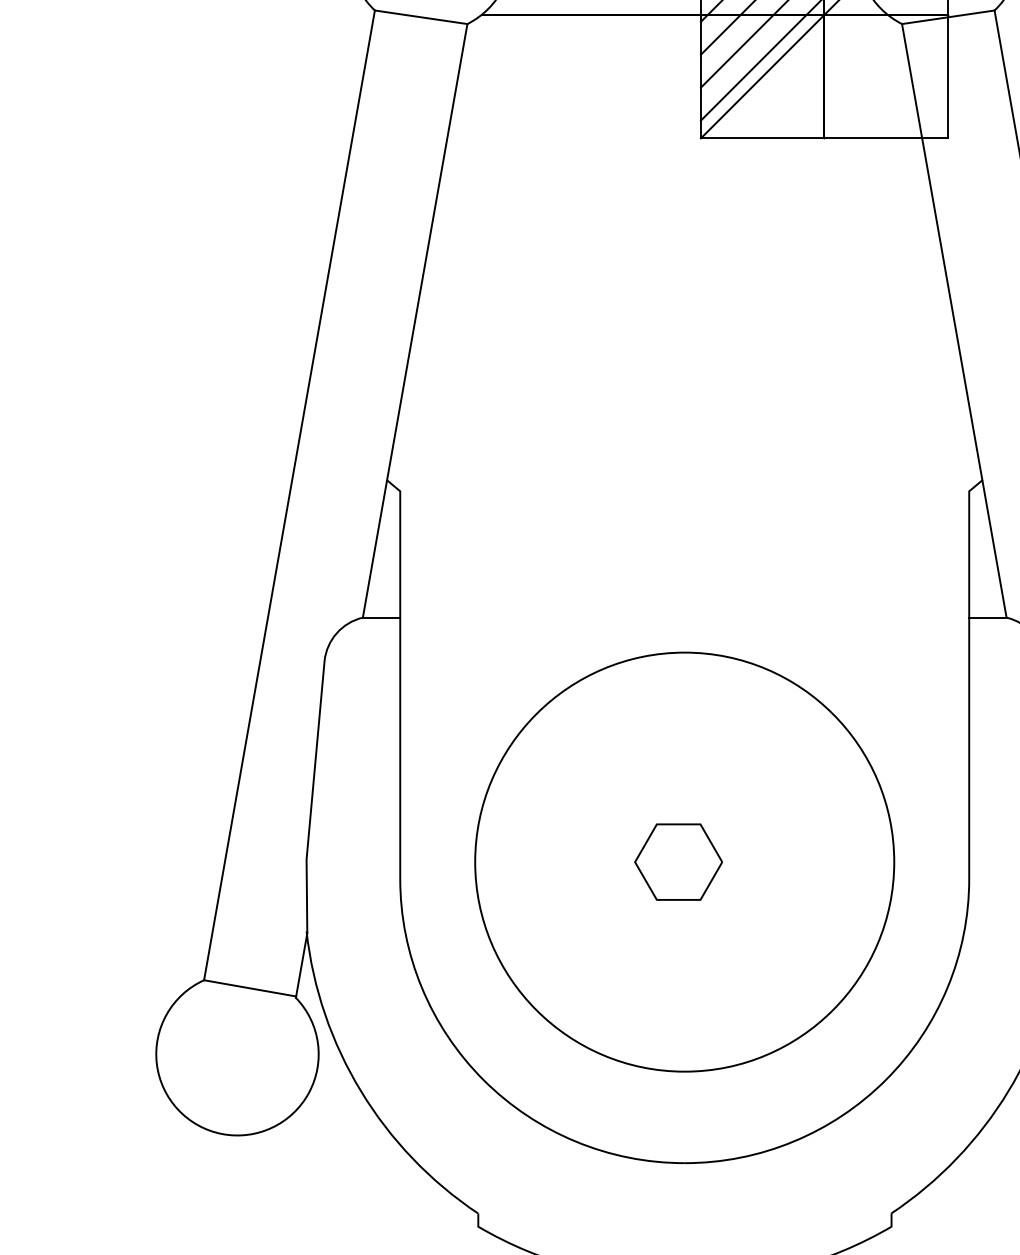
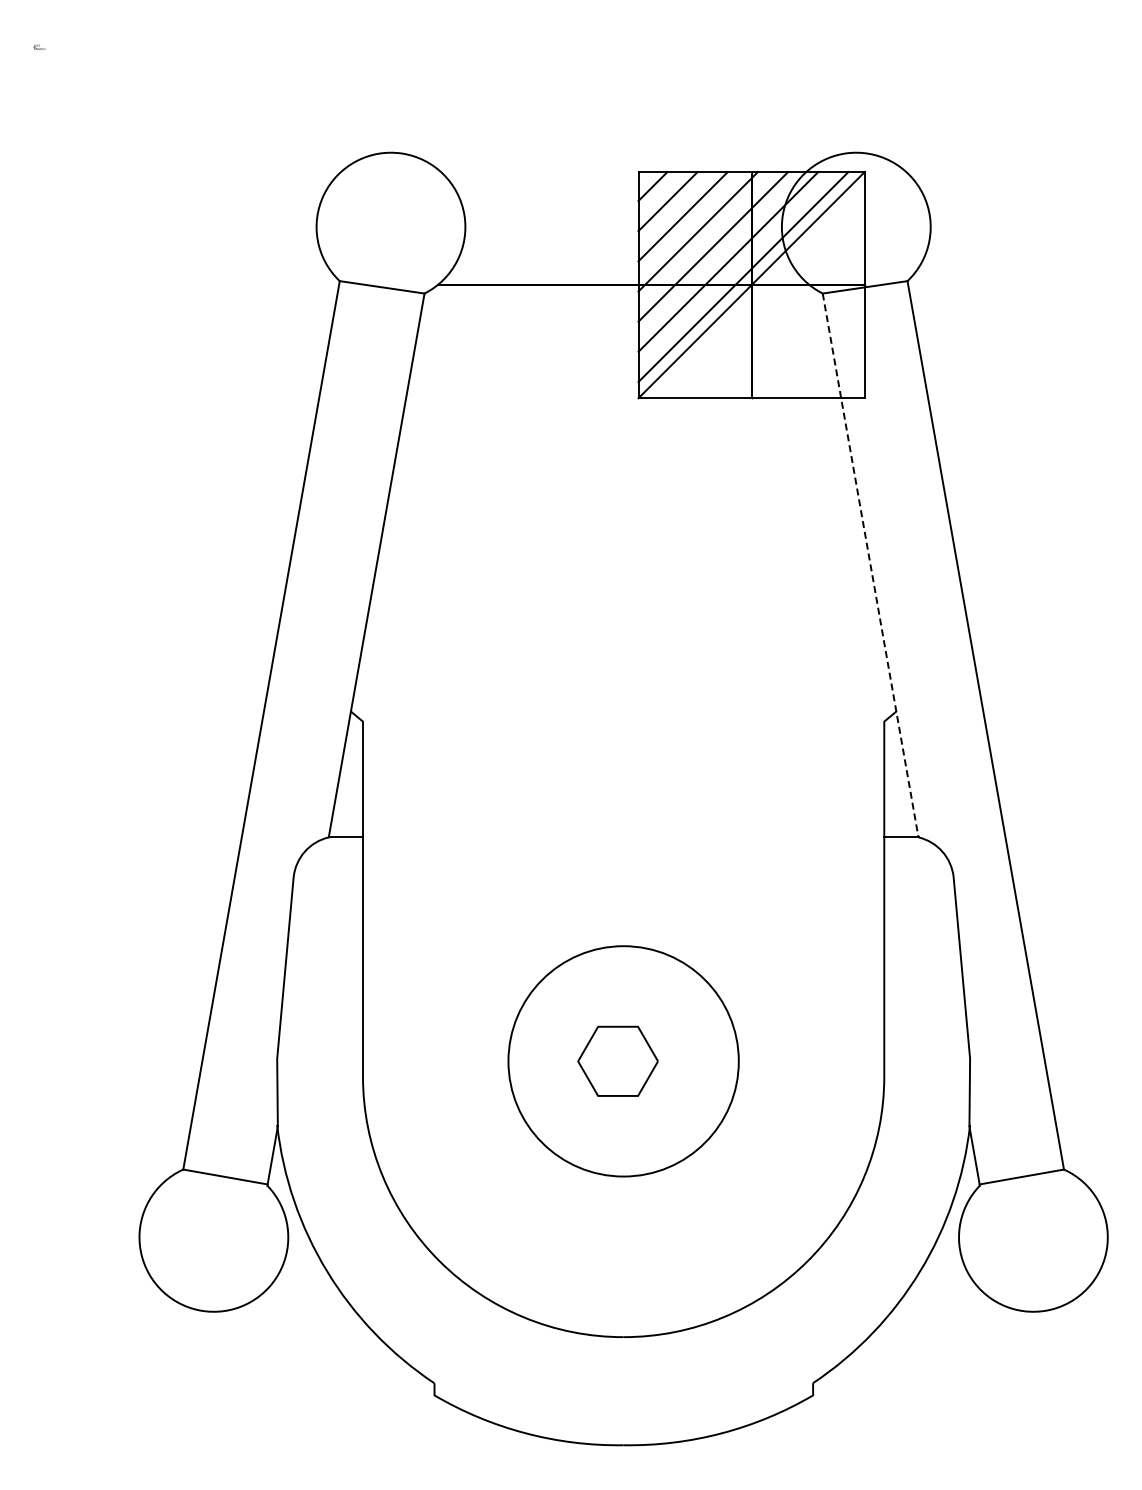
line: (954, 320) -> (870, 565), solid -> dashed
circle: (684, 862) -> (623, 1061), size x0.6

